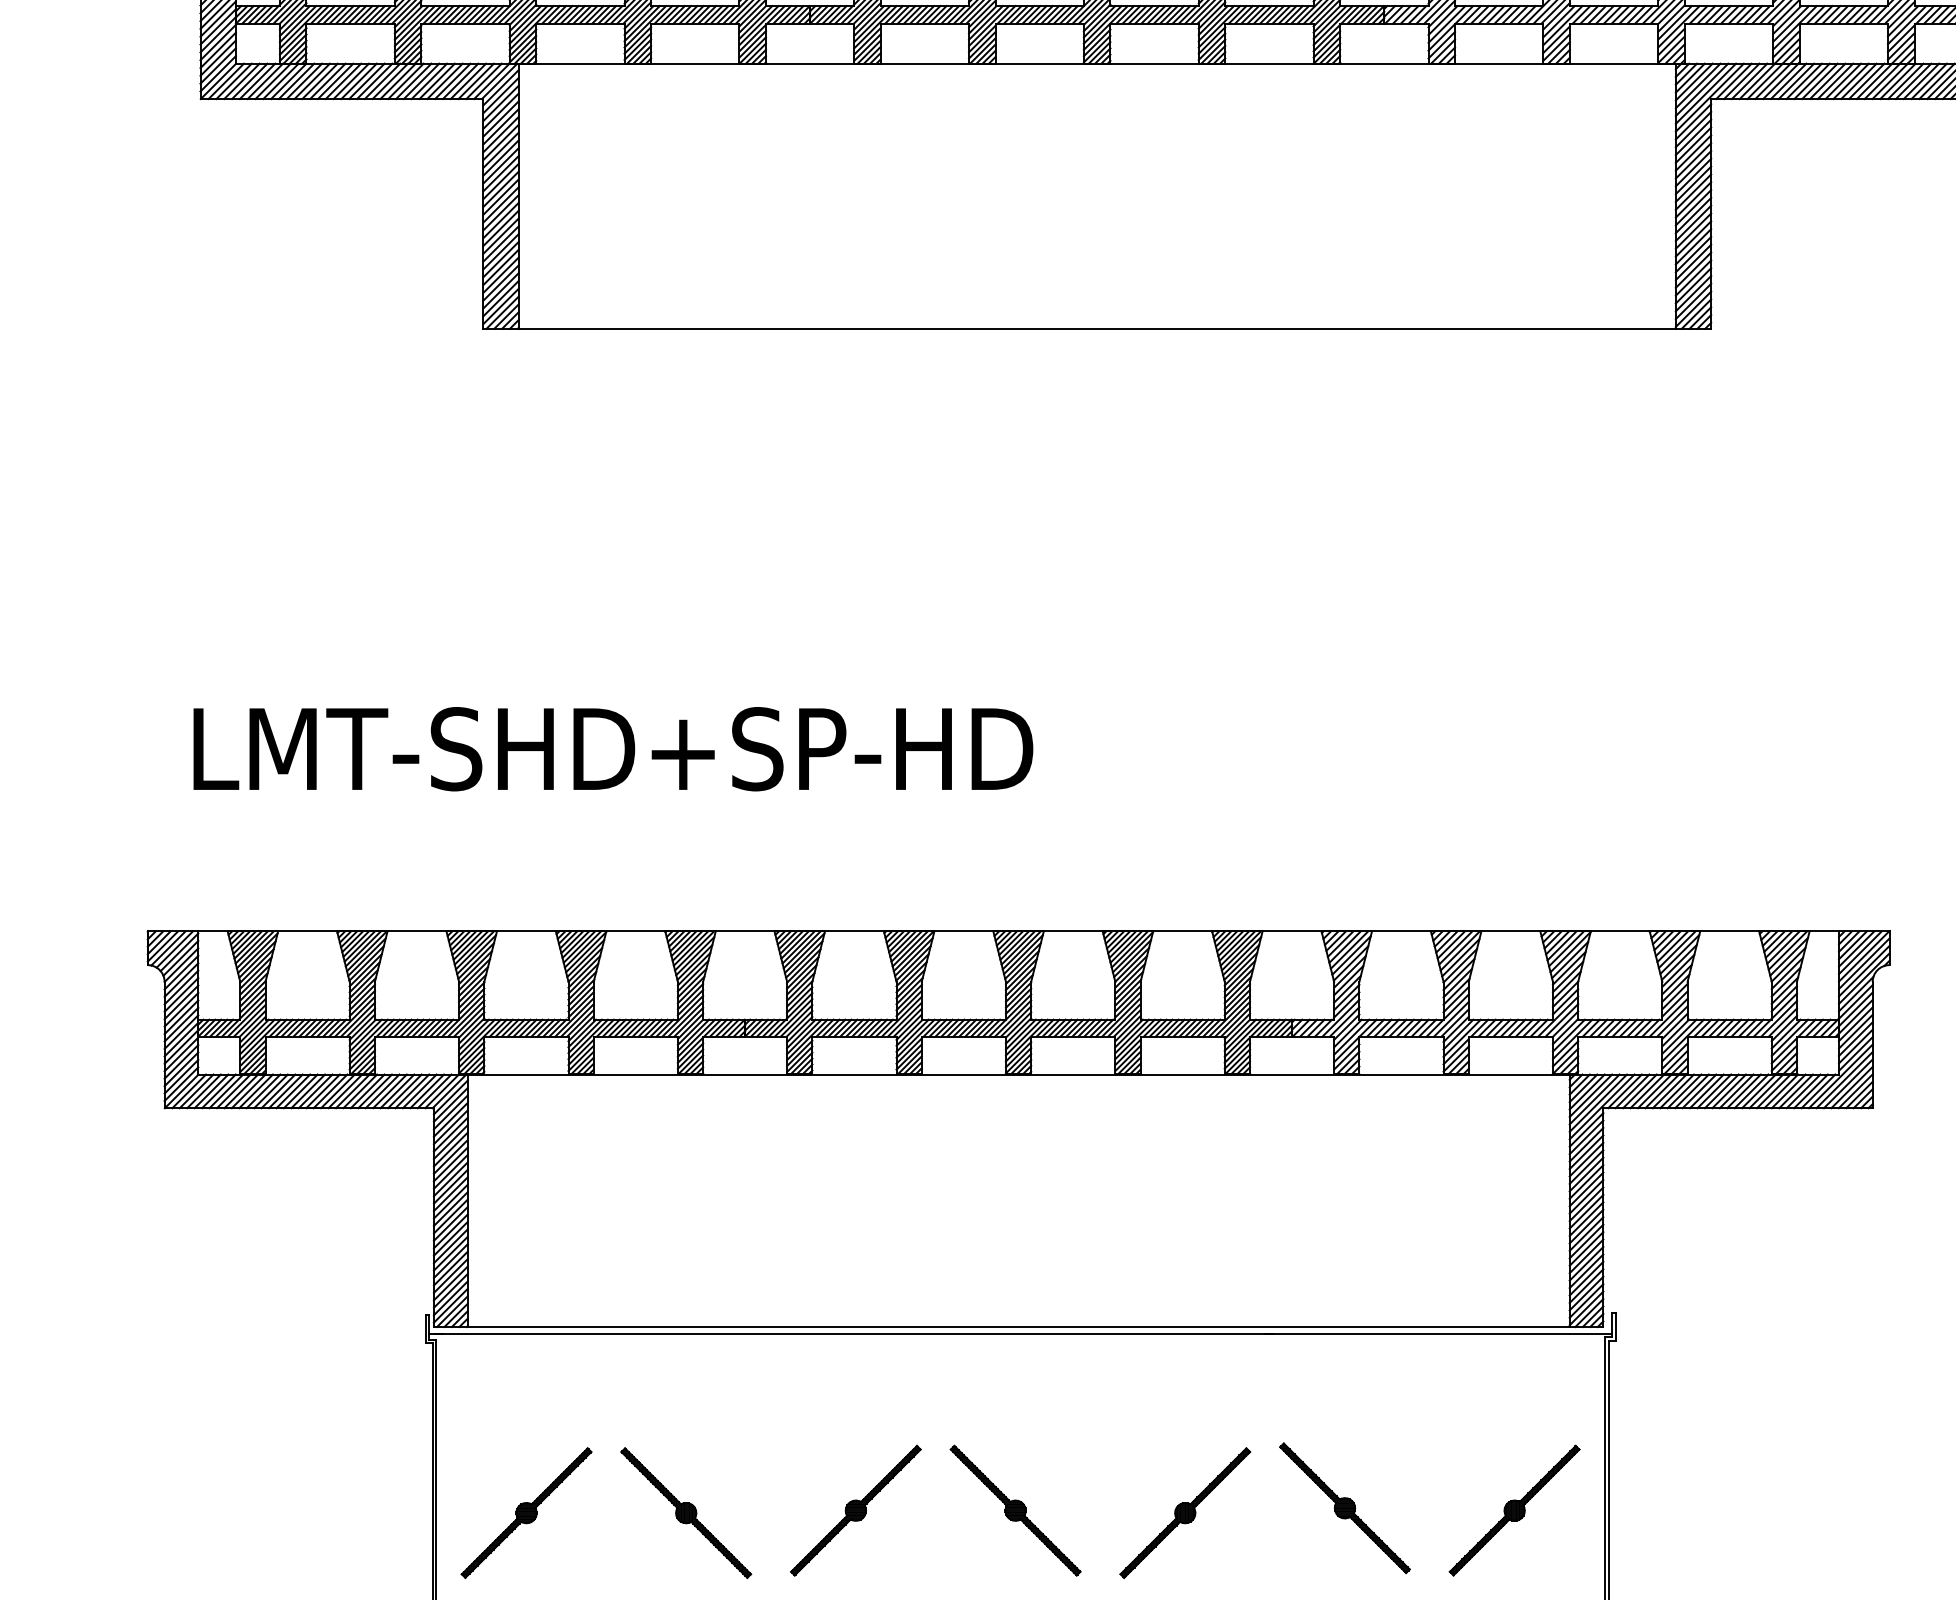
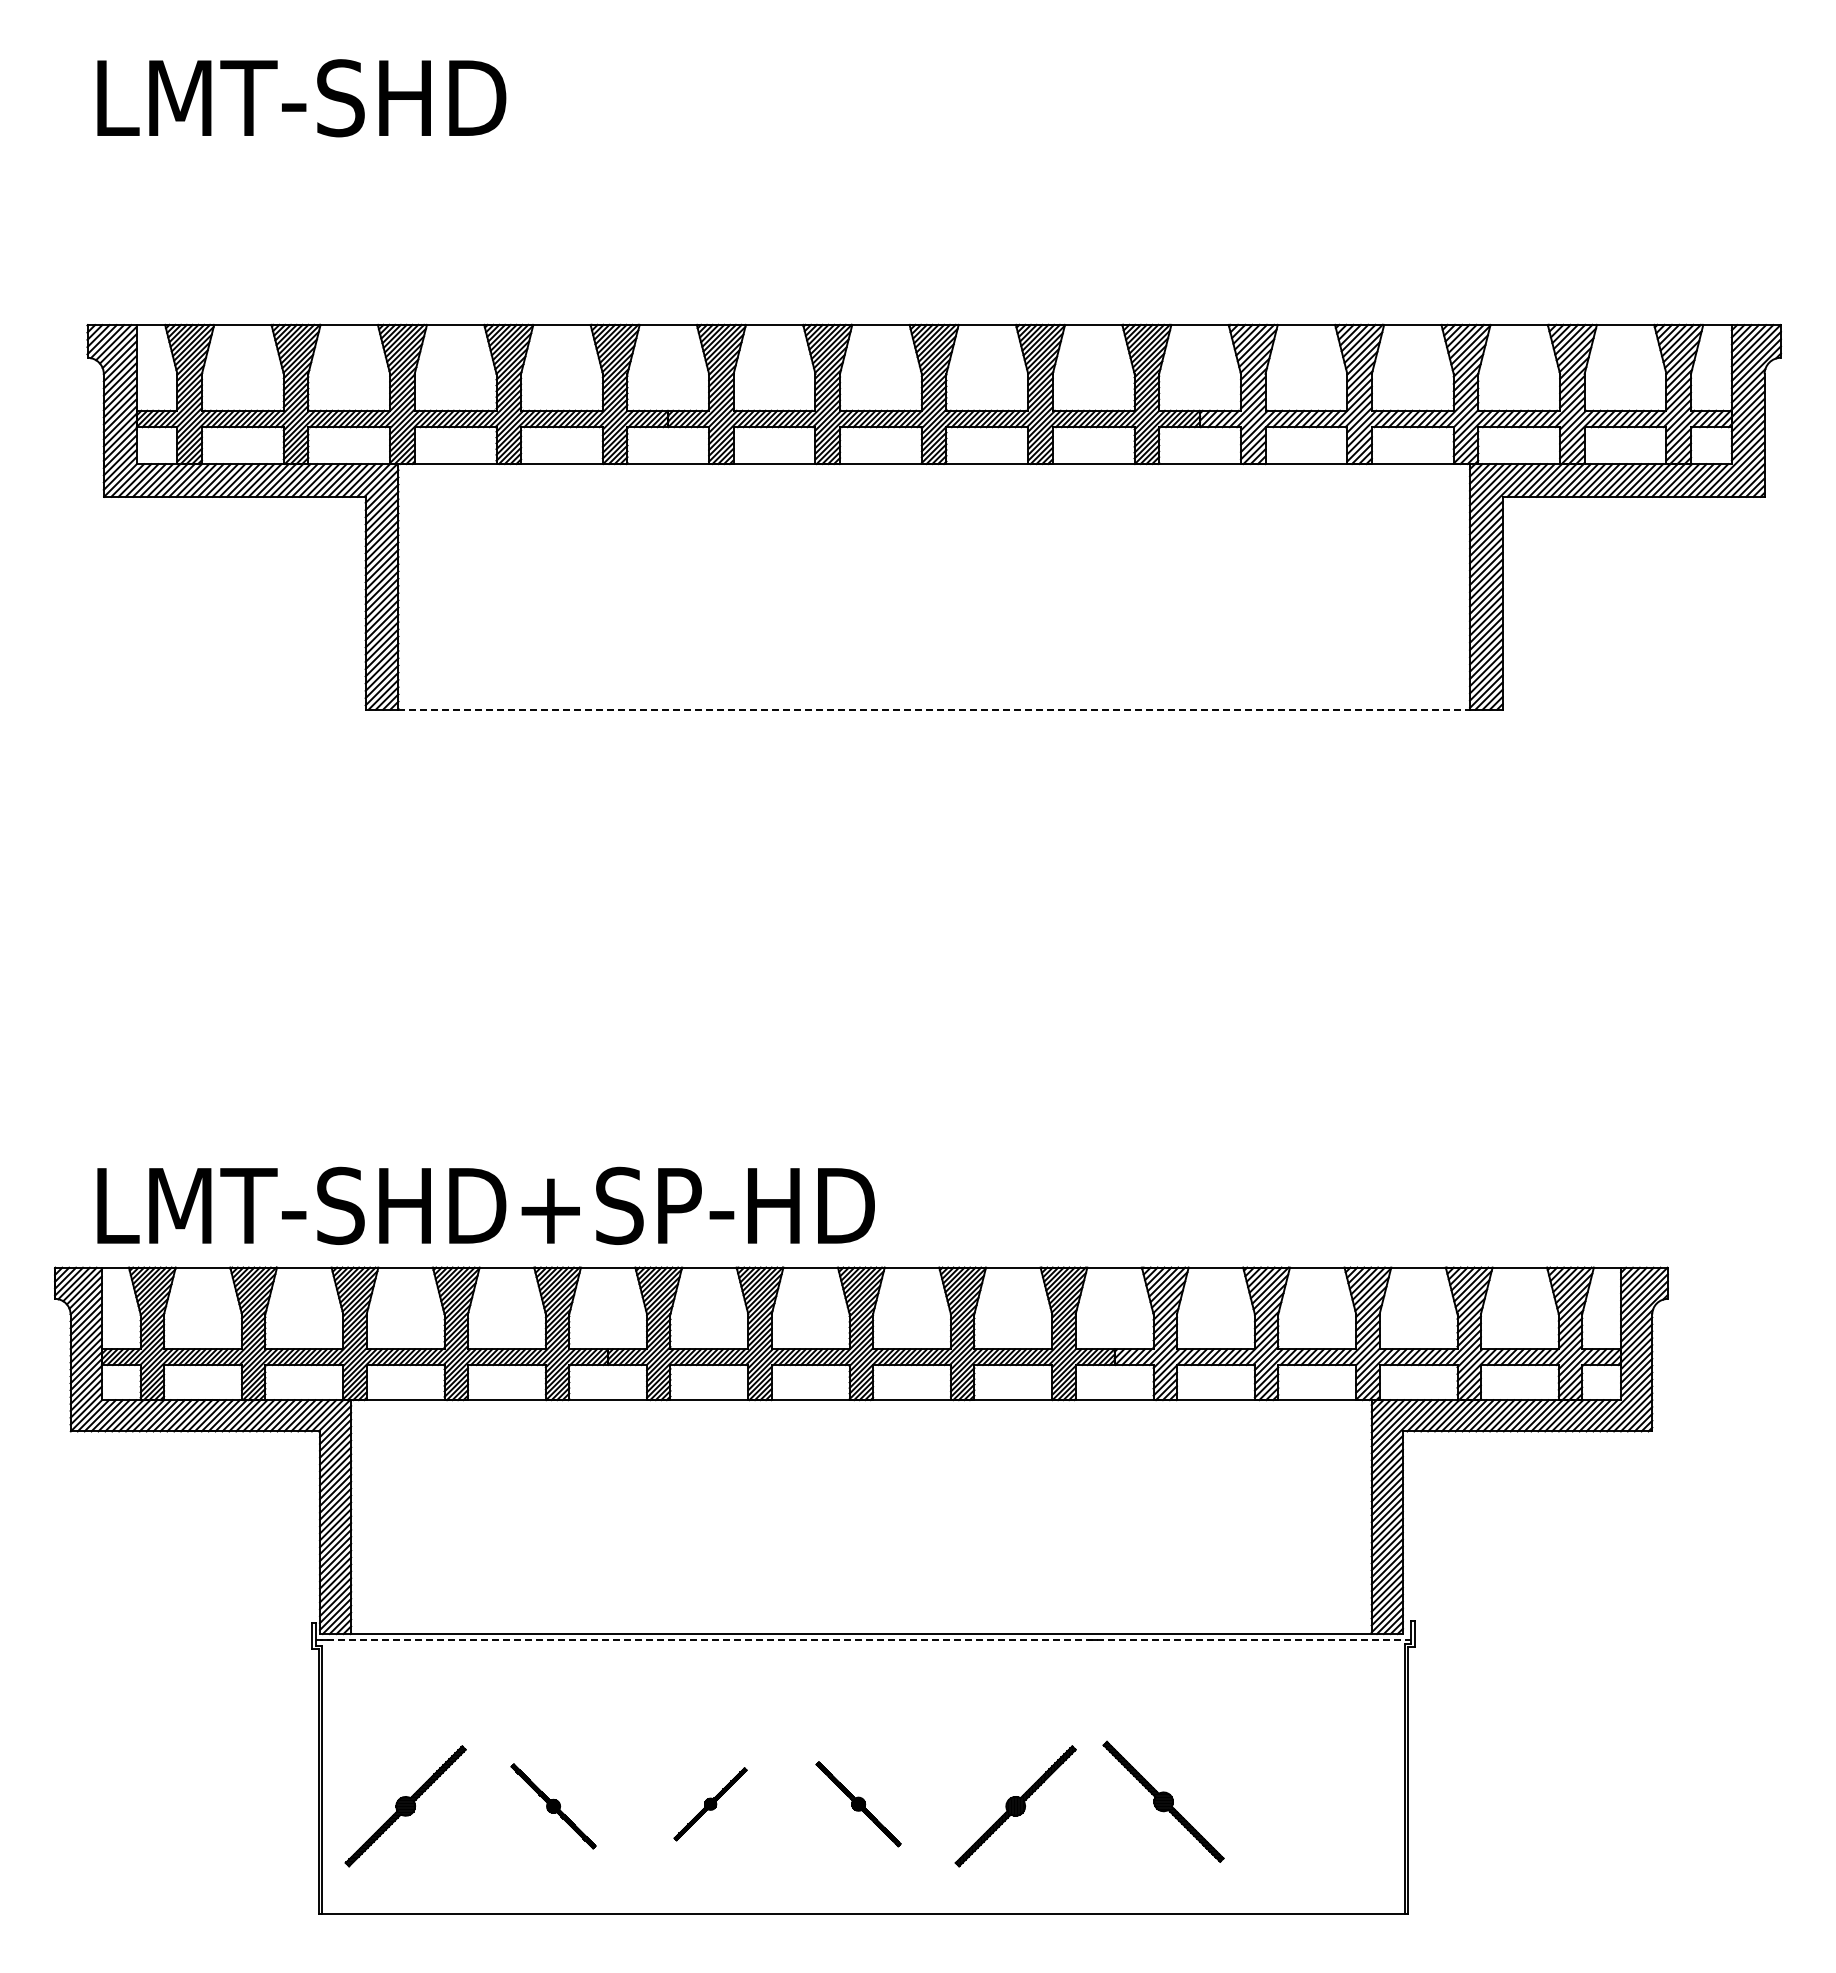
line: (1097, 328) -> (934, 709), solid -> dashed
text: (612, 748) -> (485, 1205), moved
line: (1020, 1334) -> (863, 1640), solid -> dashed
part: (855, 1511) -> (710, 1804), size x0.6
part: (1015, 1511) -> (858, 1804), size x0.7
part: (1514, 1511) -> (1320, 1804), removed
part: (686, 1513) -> (553, 1806), size x0.7

